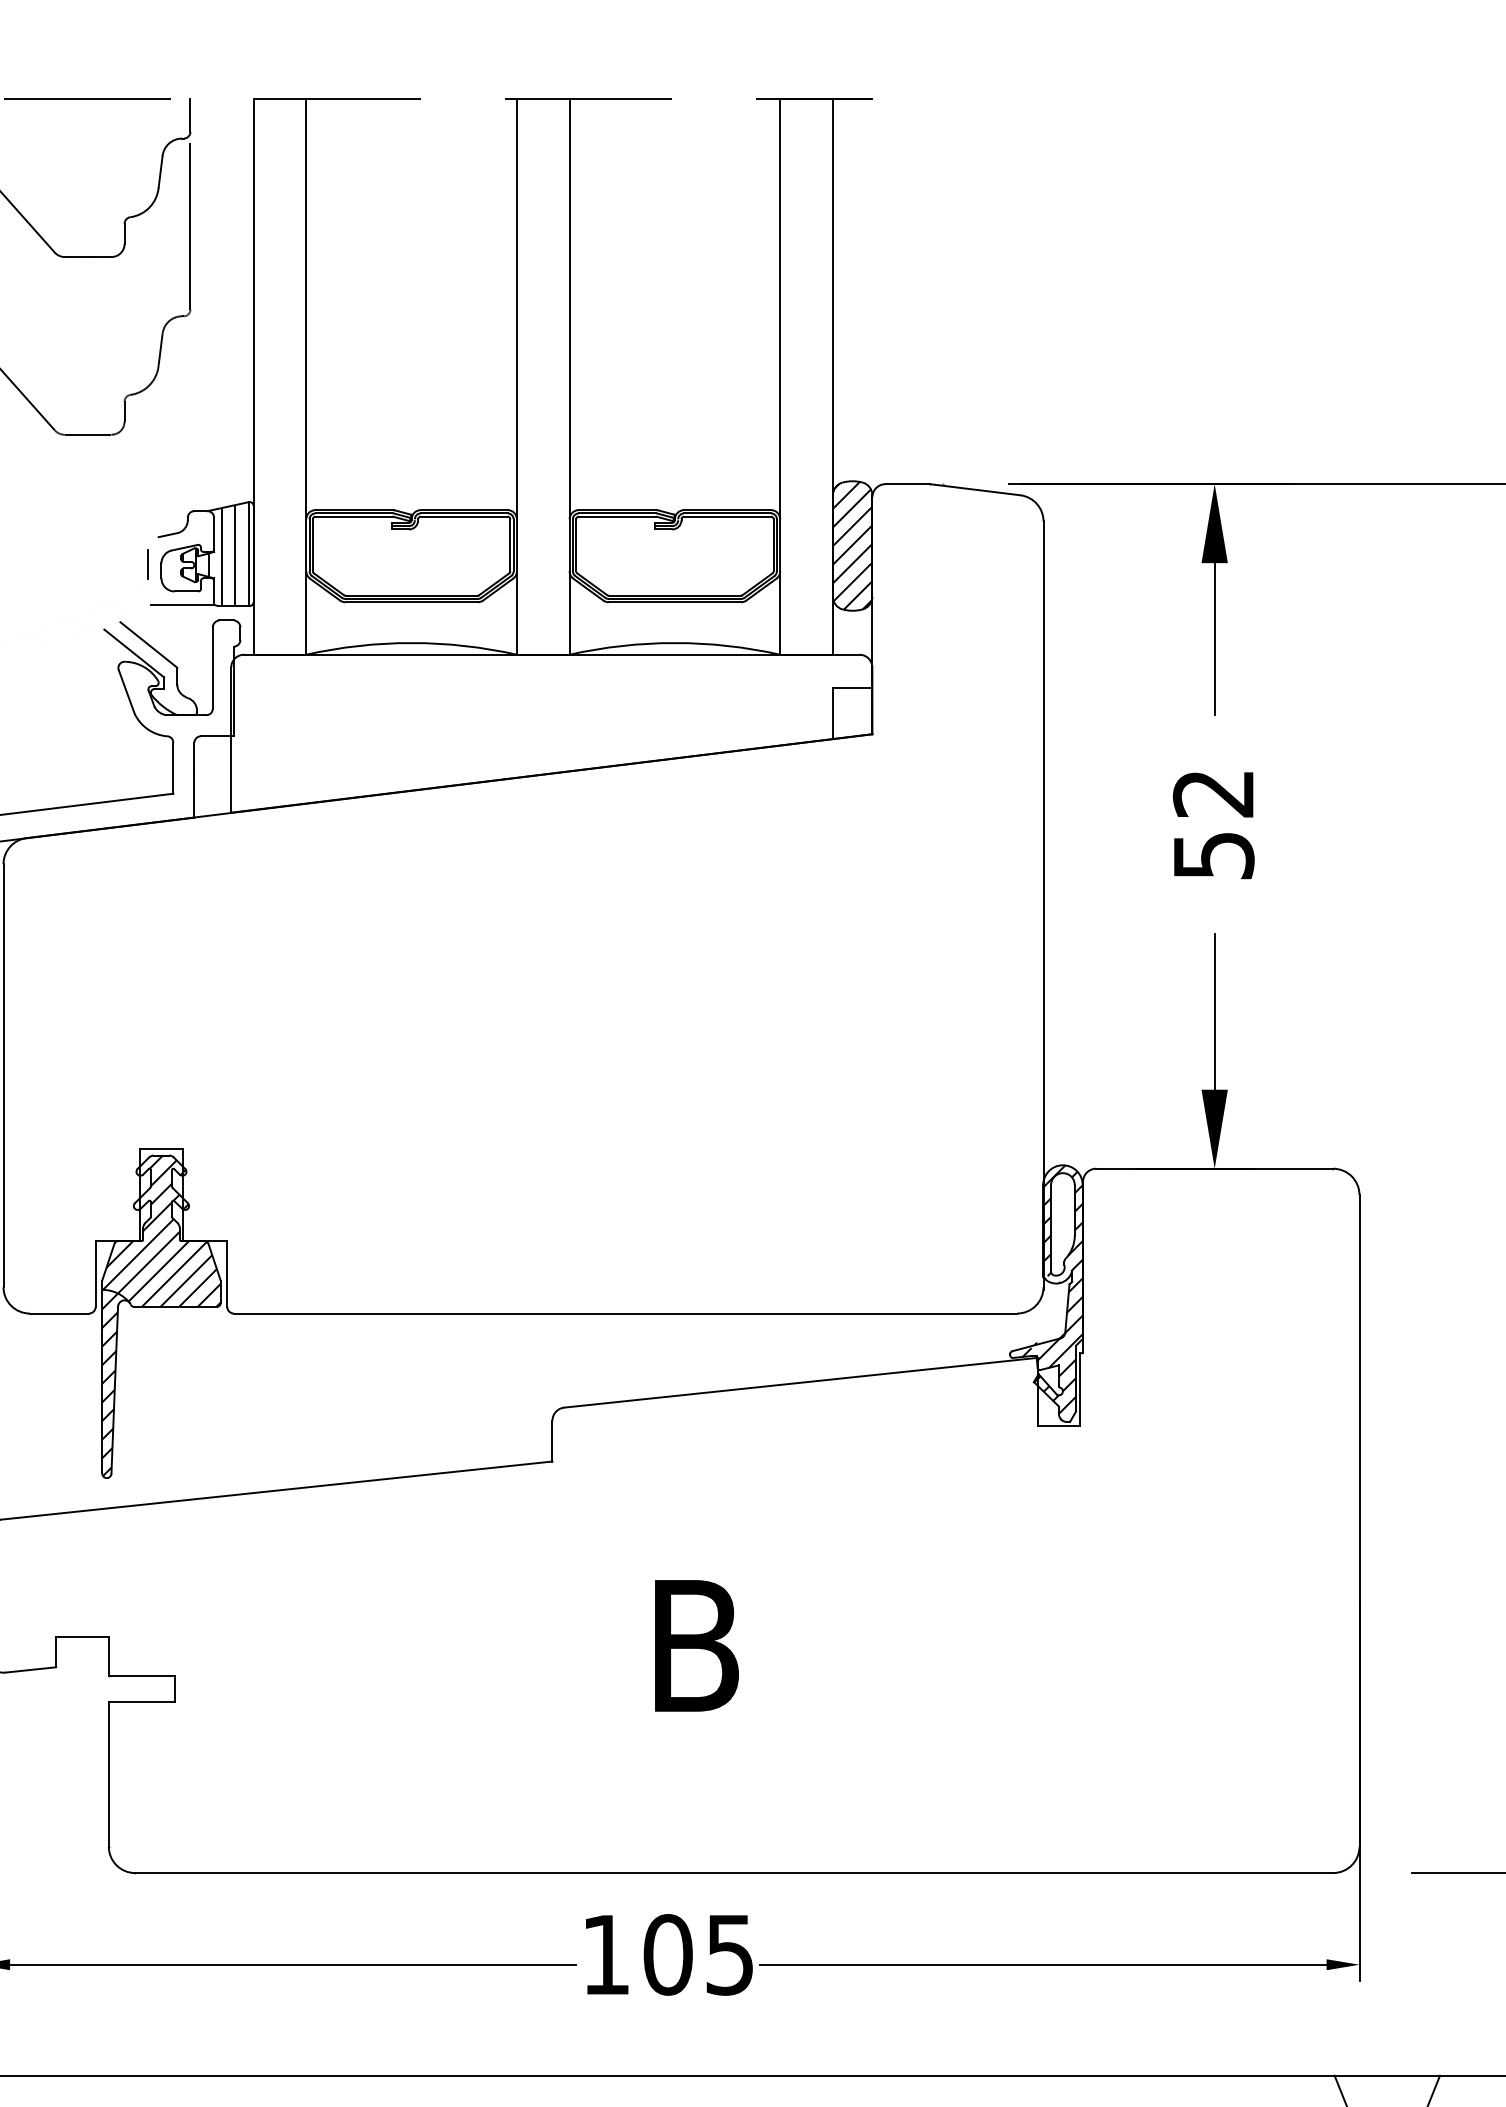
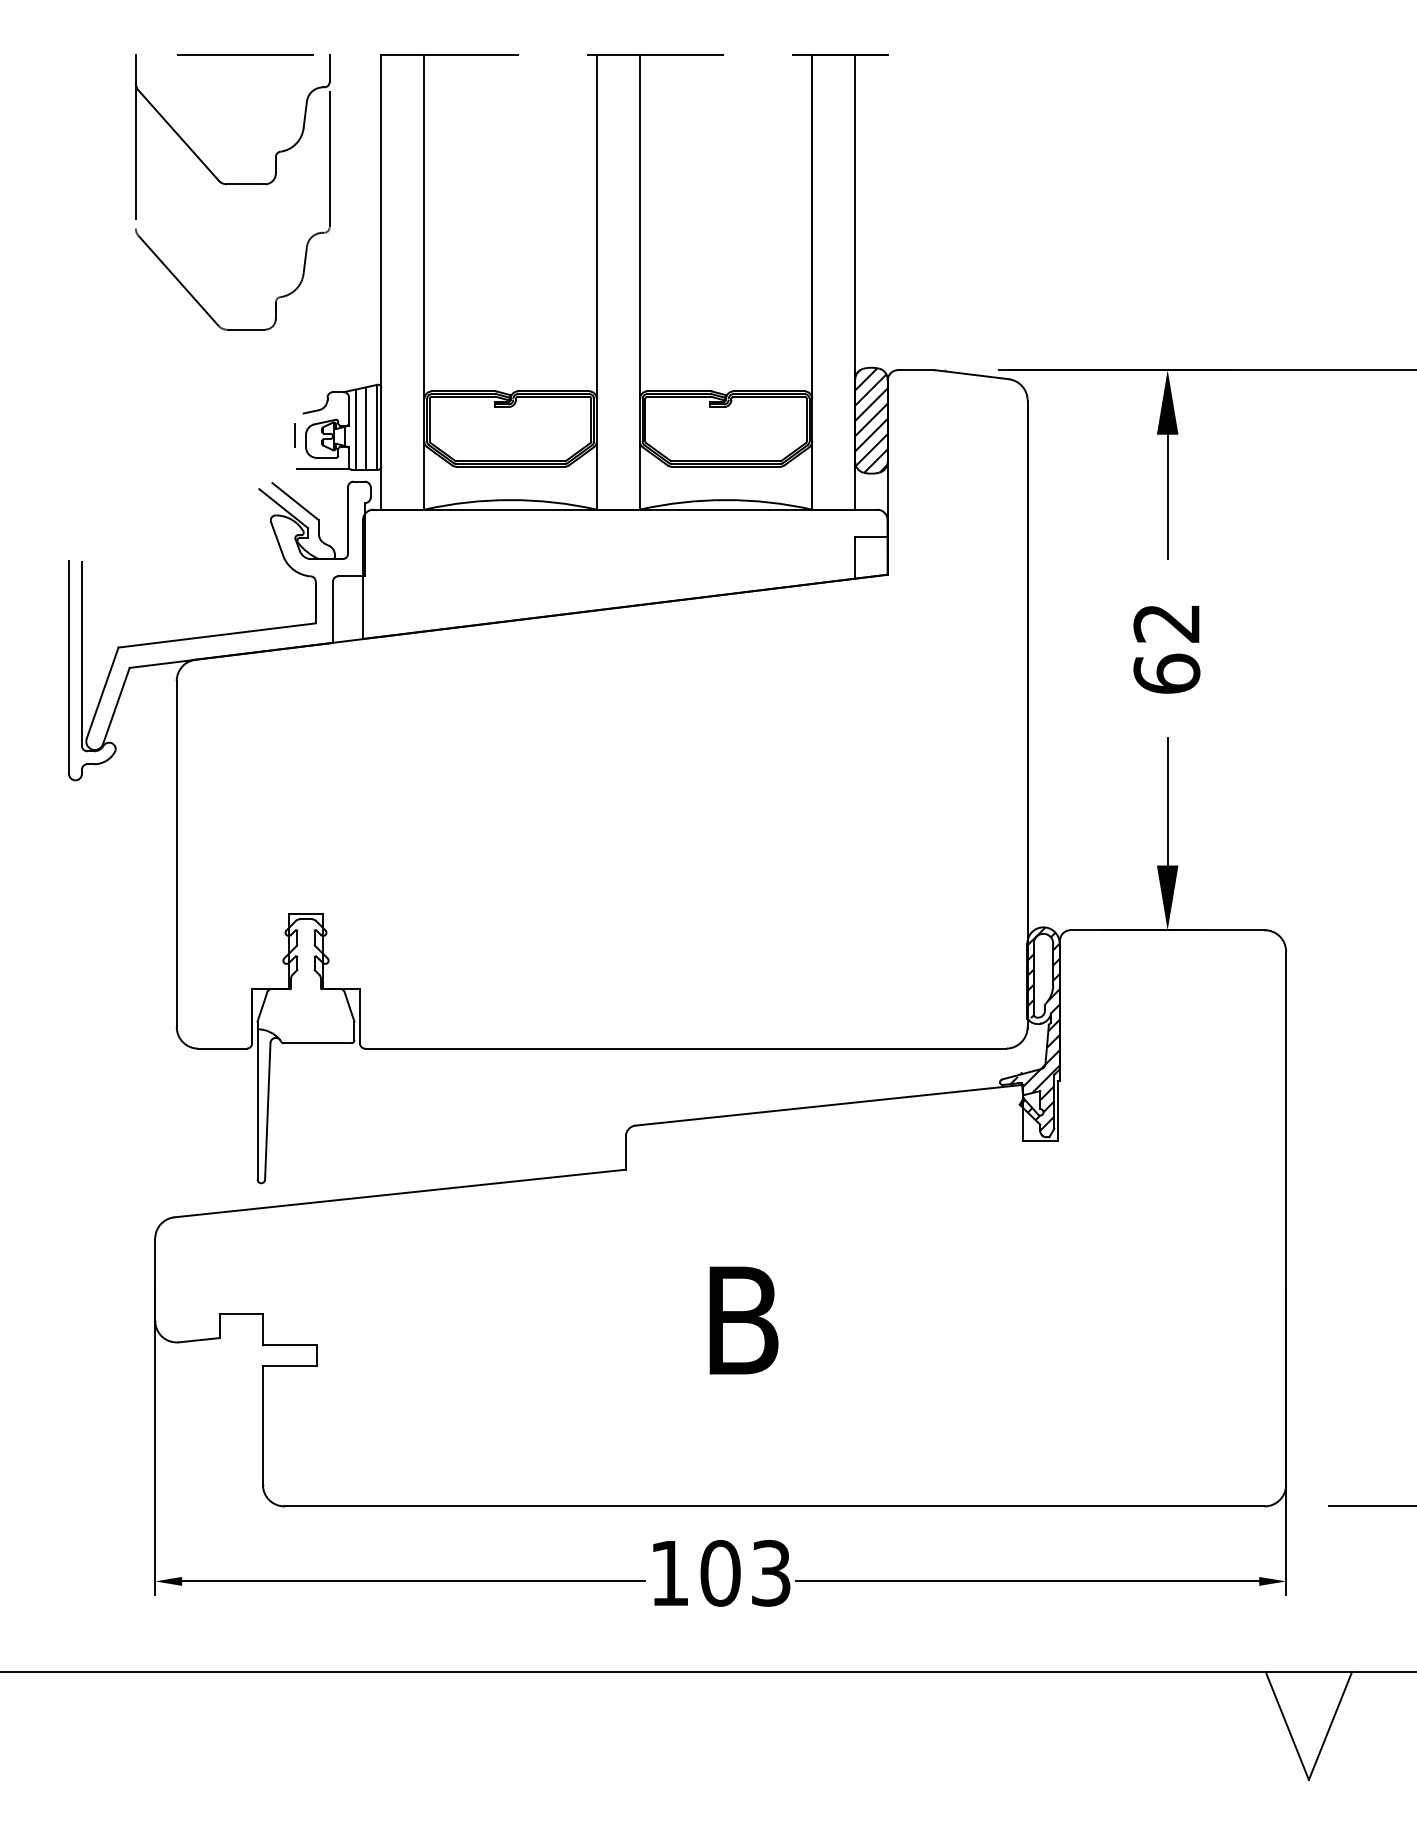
text: (1213, 854) -> (1166, 673), 52 -> 62
hatch: (160, 1315) -> (305, 1050), removed
text: (730, 1953) -> (771, 1572), 105 -> 103

